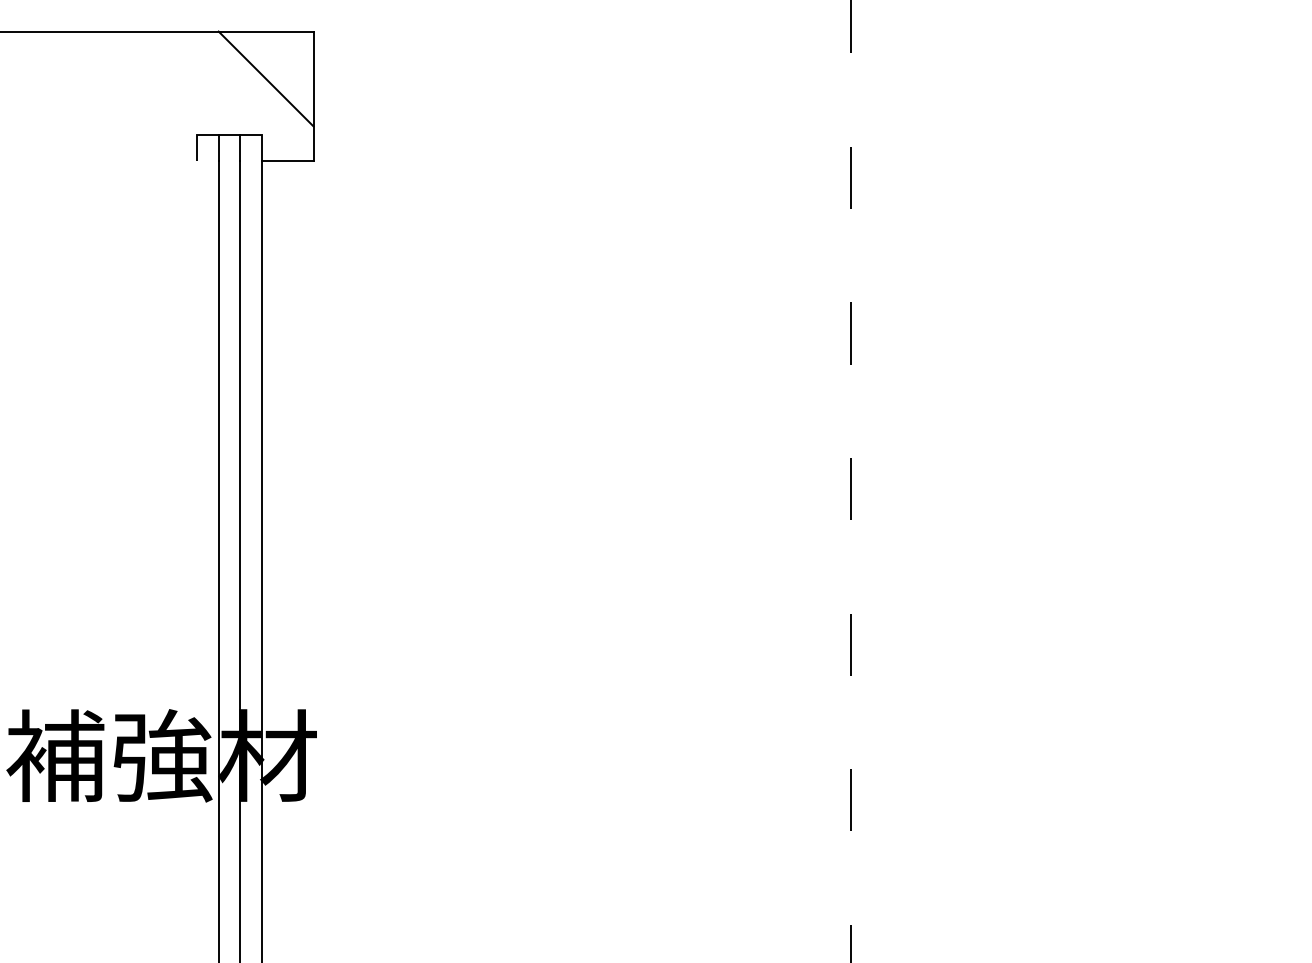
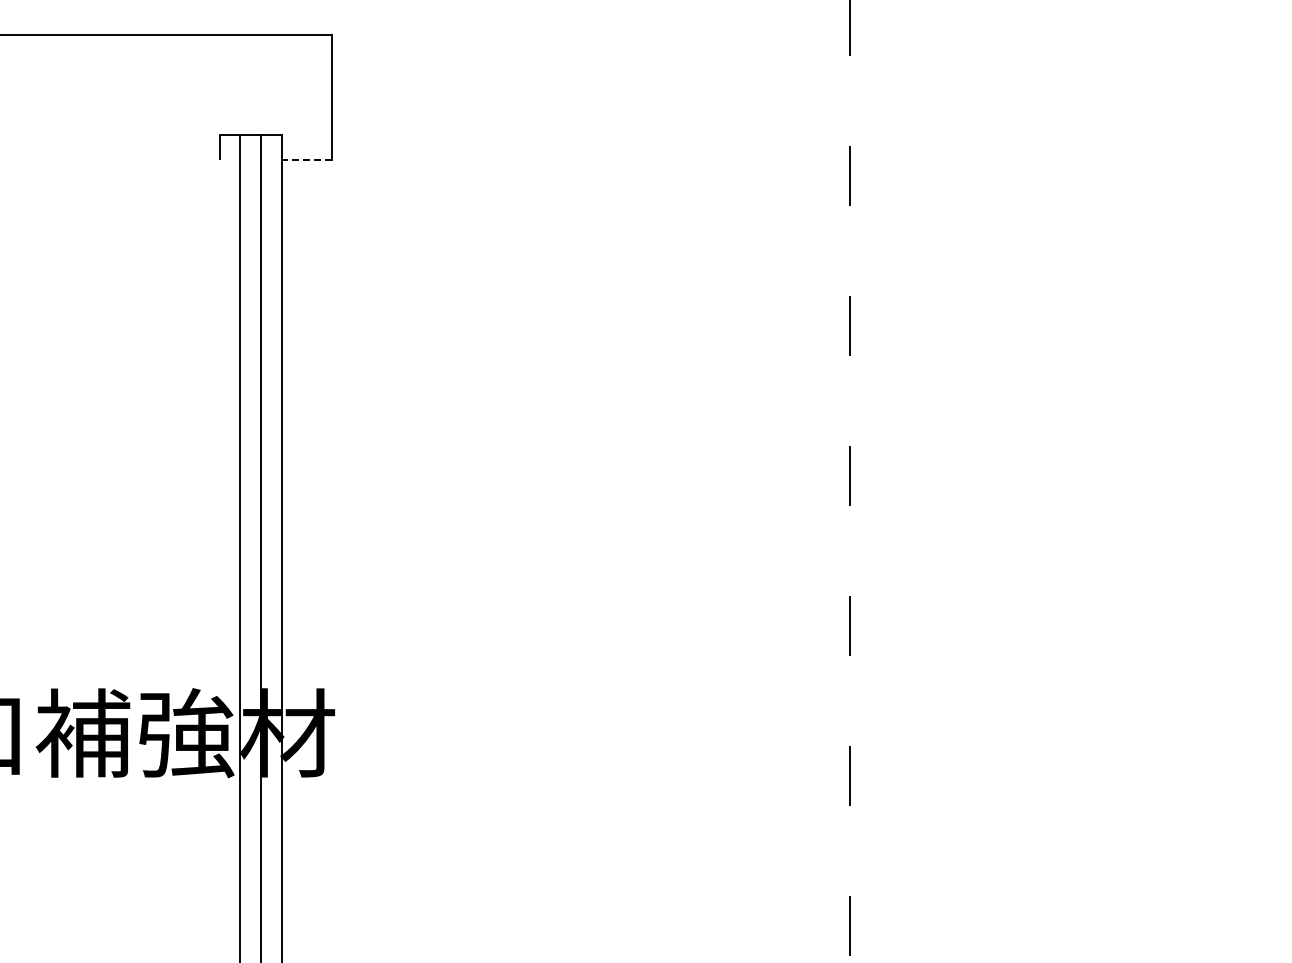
line: (265, 78) -> (285, 80), removed
line: (287, 161) -> (306, 160), solid -> dashed

